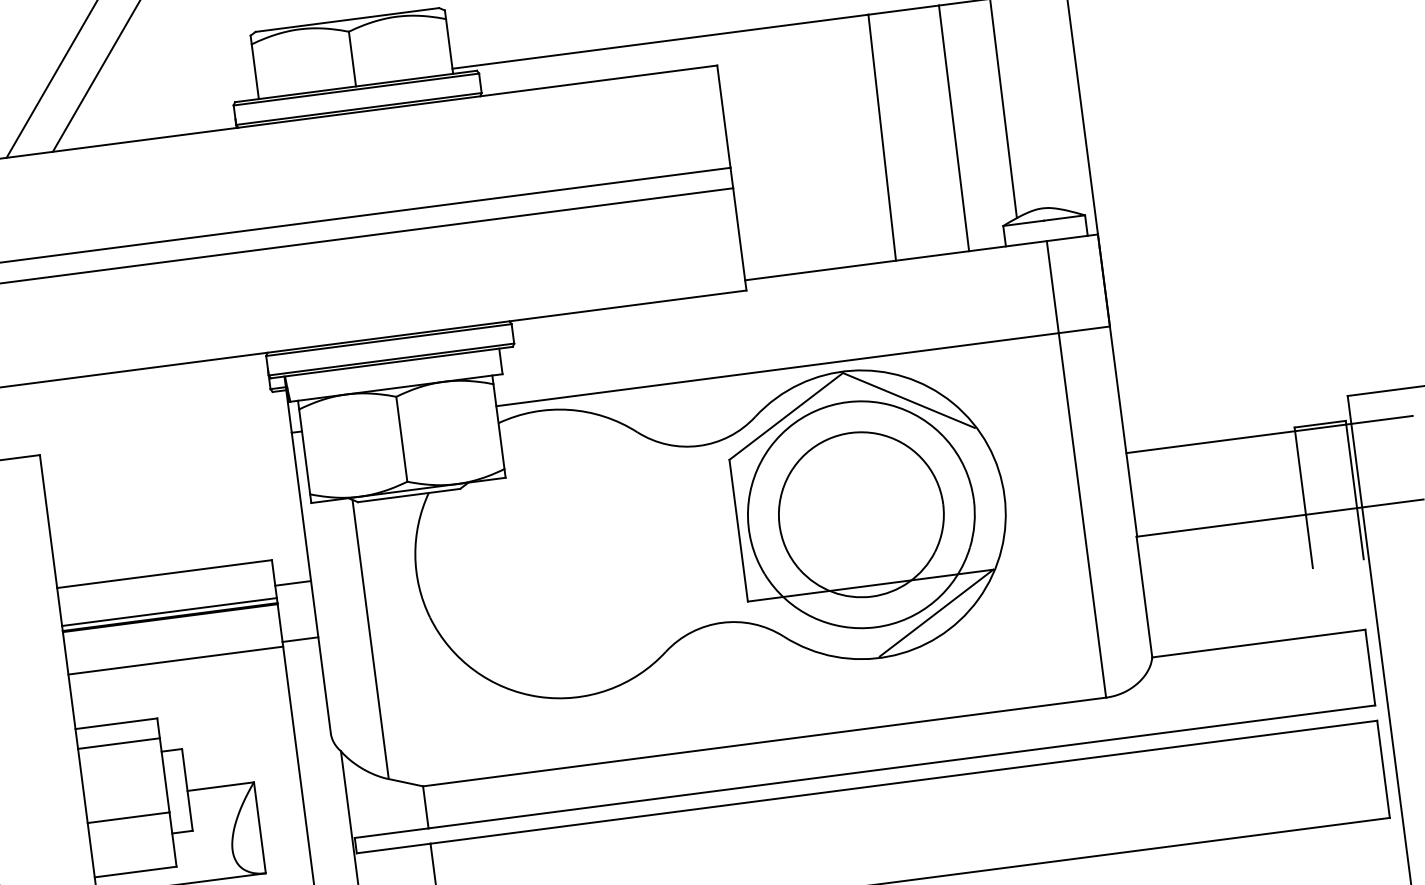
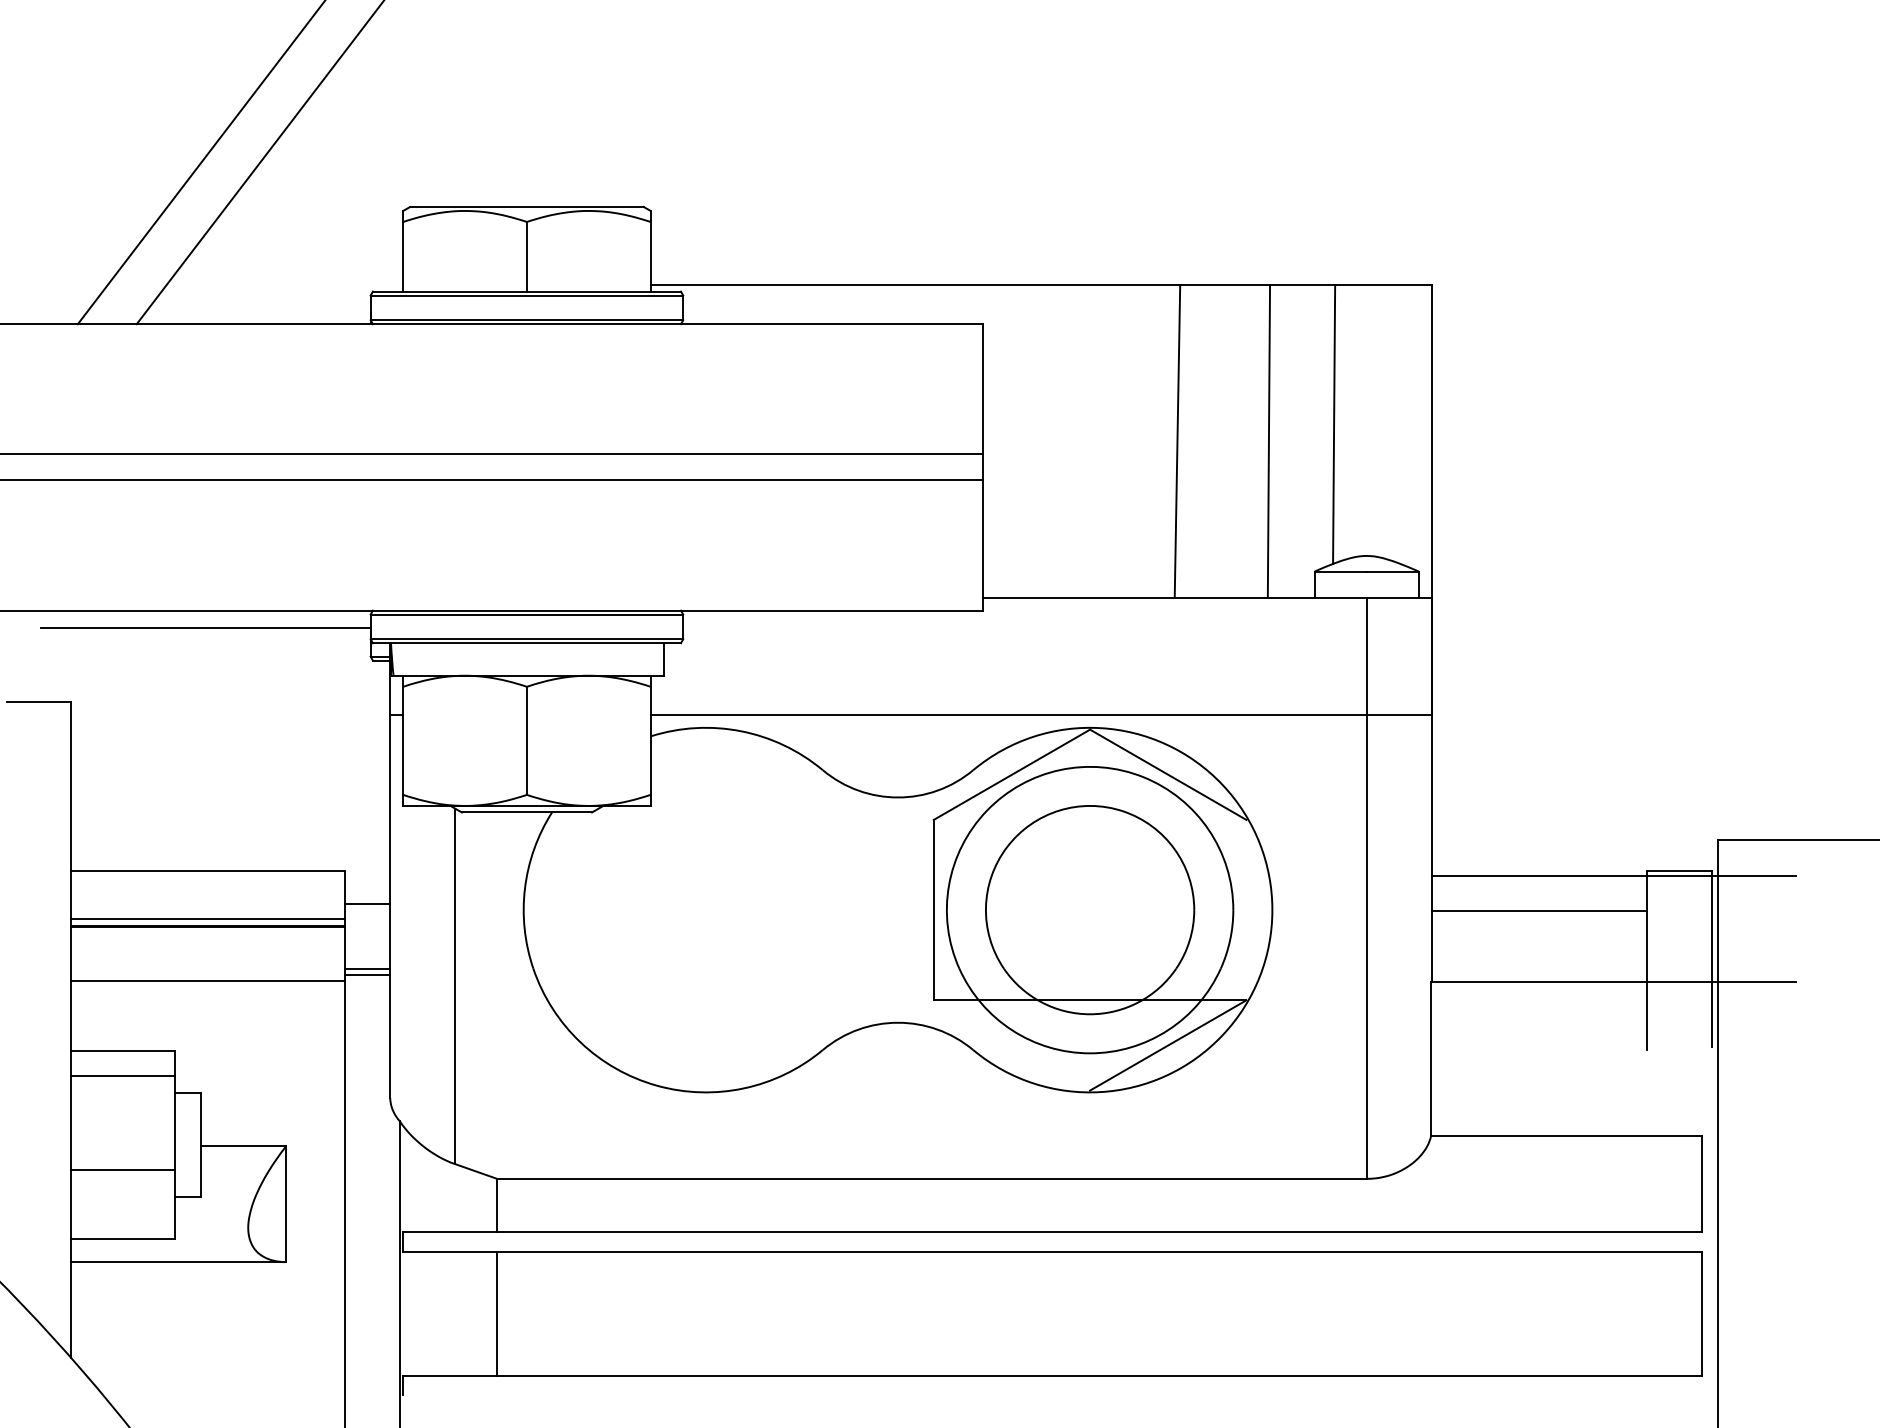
line: (137, 383) -> (205, 628), added
line: (1213, 469) -> (1538, 910), added
line: (299, 634) -> (367, 968), added

